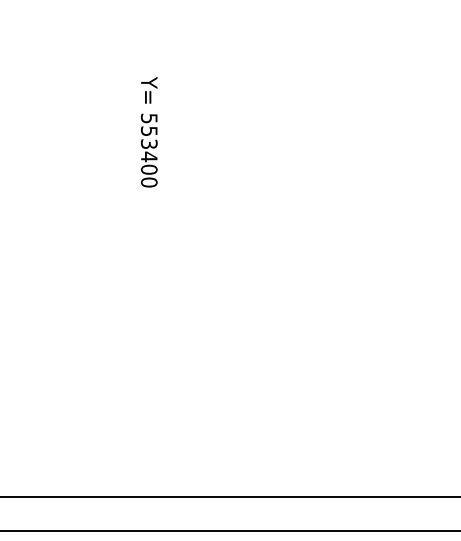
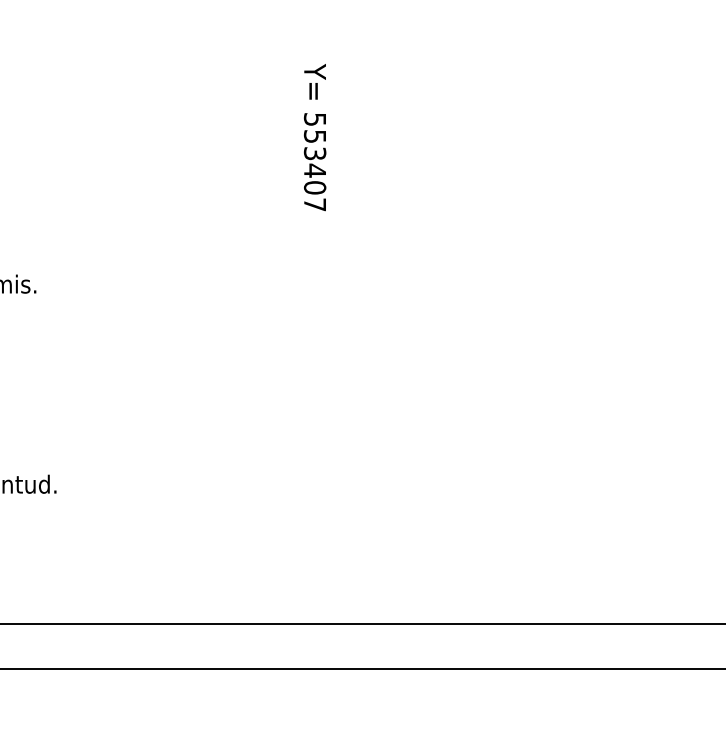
text: (149, 182) -> (315, 204), 553400 -> 553407

